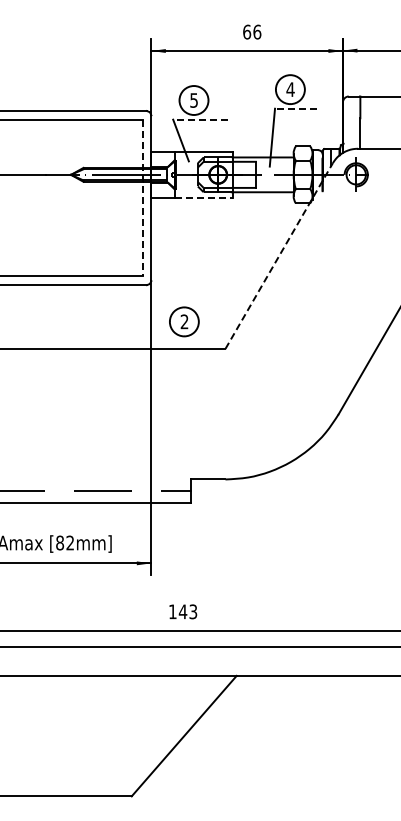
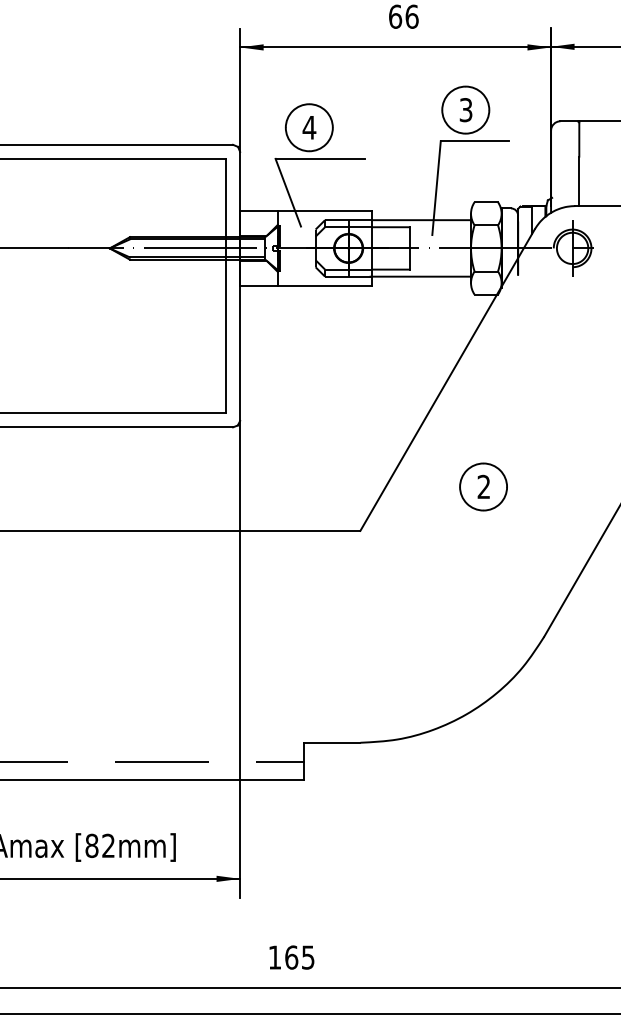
text: (290, 89) -> (465, 109), 4 -> 3
text: (193, 100) -> (308, 127), 5 -> 4
line: (295, 108) -> (474, 140), dashed -> solid
line: (200, 119) -> (319, 158), dashed -> solid
line: (142, 198) -> (225, 286), dashed -> solid
line: (204, 198) -> (326, 286), dashed -> solid
line: (279, 255) -> (448, 379), dashed -> solid
part: (184, 321) -> (483, 486), moved
text: (187, 611) -> (298, 956), 143 -> 165

